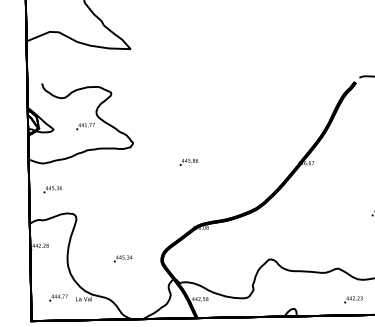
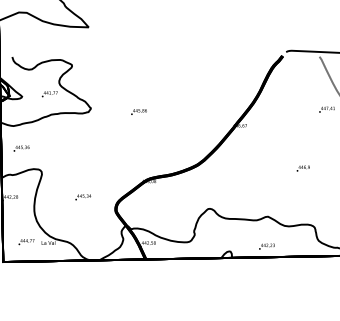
text: (188, 161) -> (138, 111), moved
text: (123, 259) -> (83, 197), moved
text: (352, 299) -> (266, 246), moved

